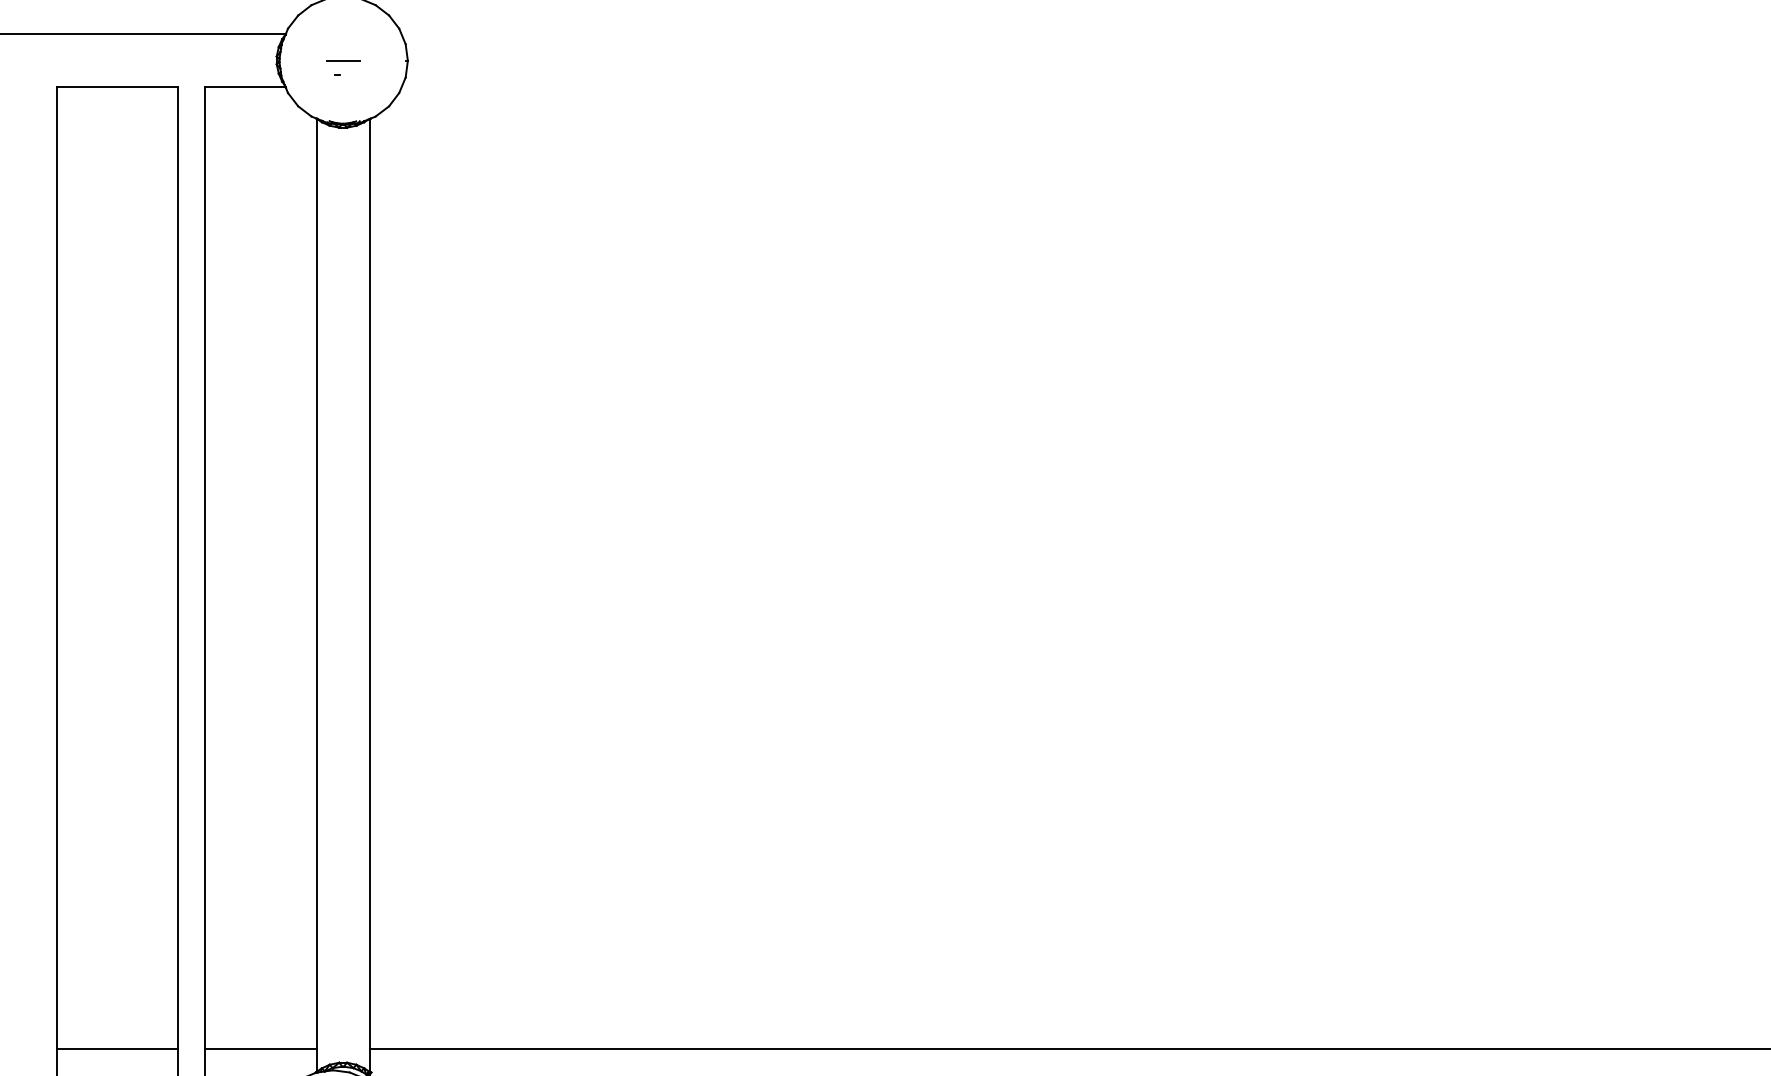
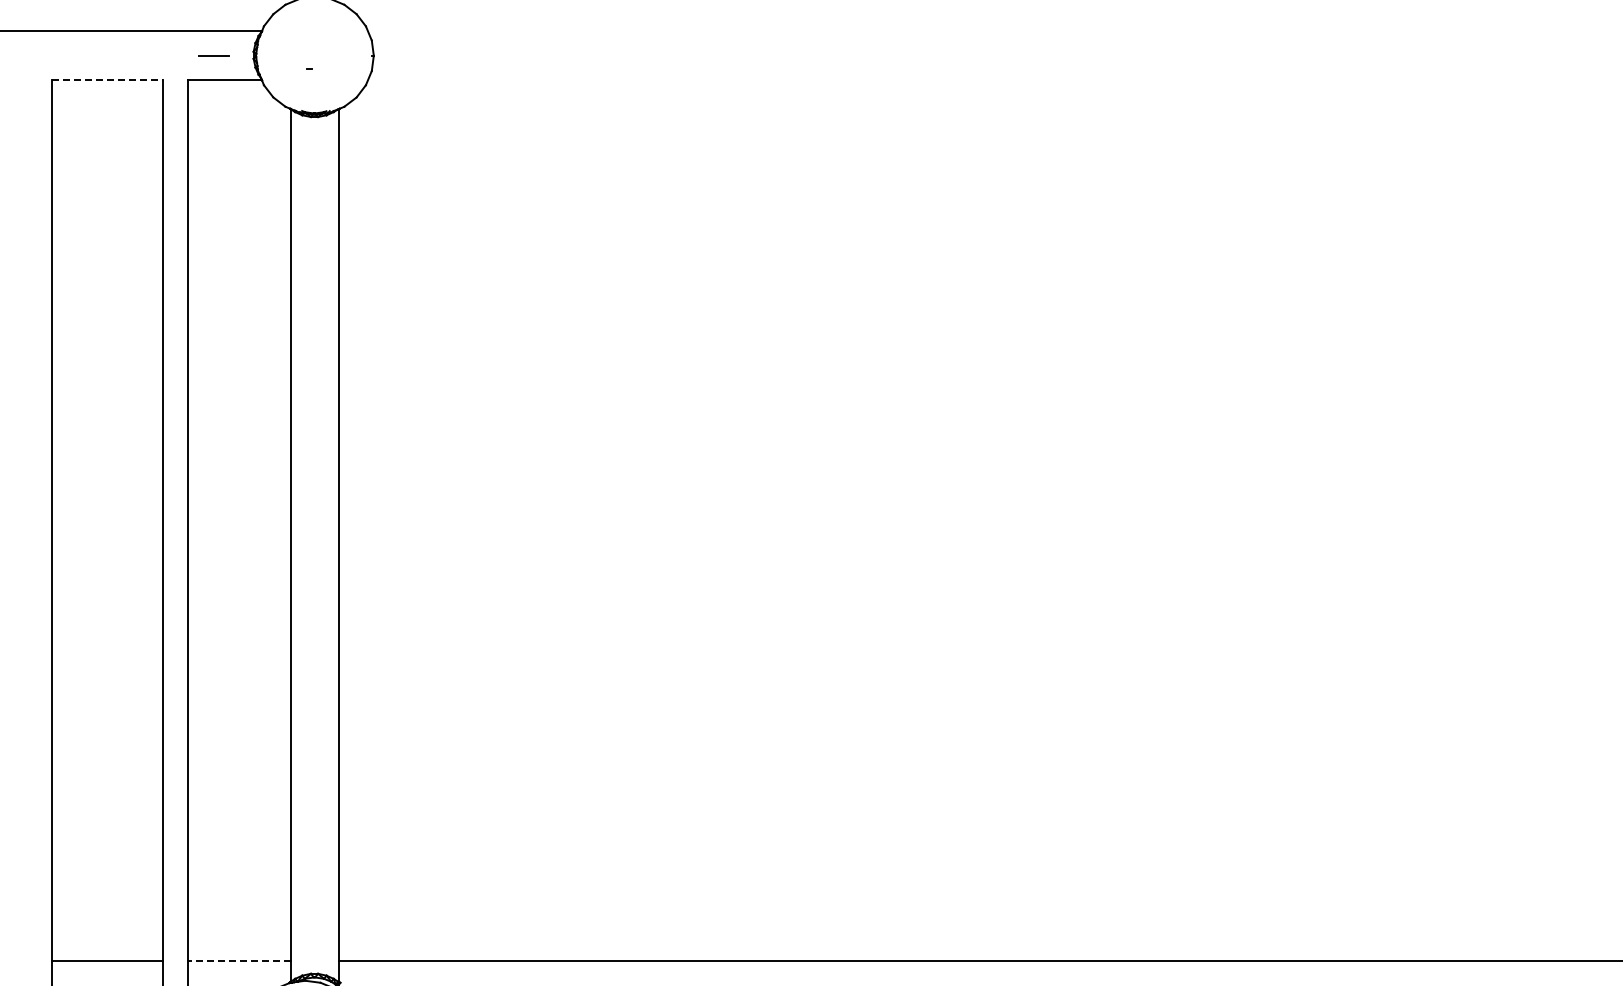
line: (343, 60) -> (213, 55), moved
line: (117, 87) -> (107, 80), solid -> dashed
line: (261, 1048) -> (239, 960), solid -> dashed

